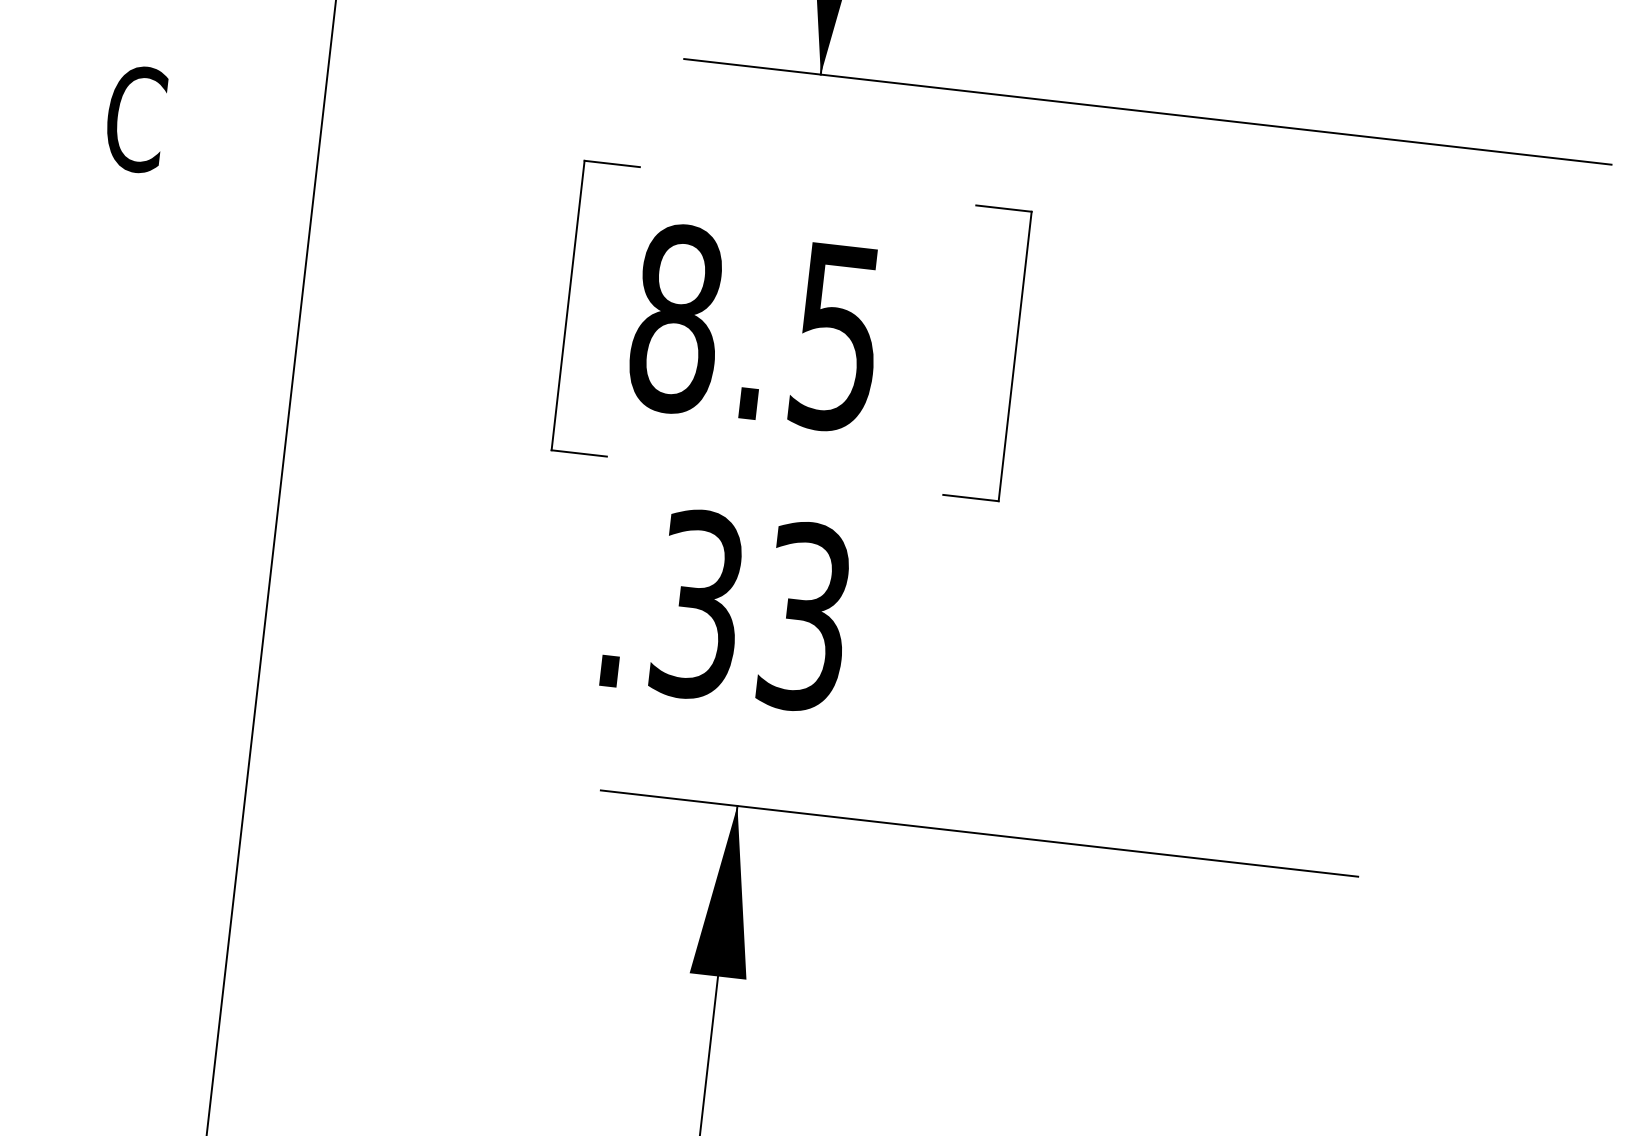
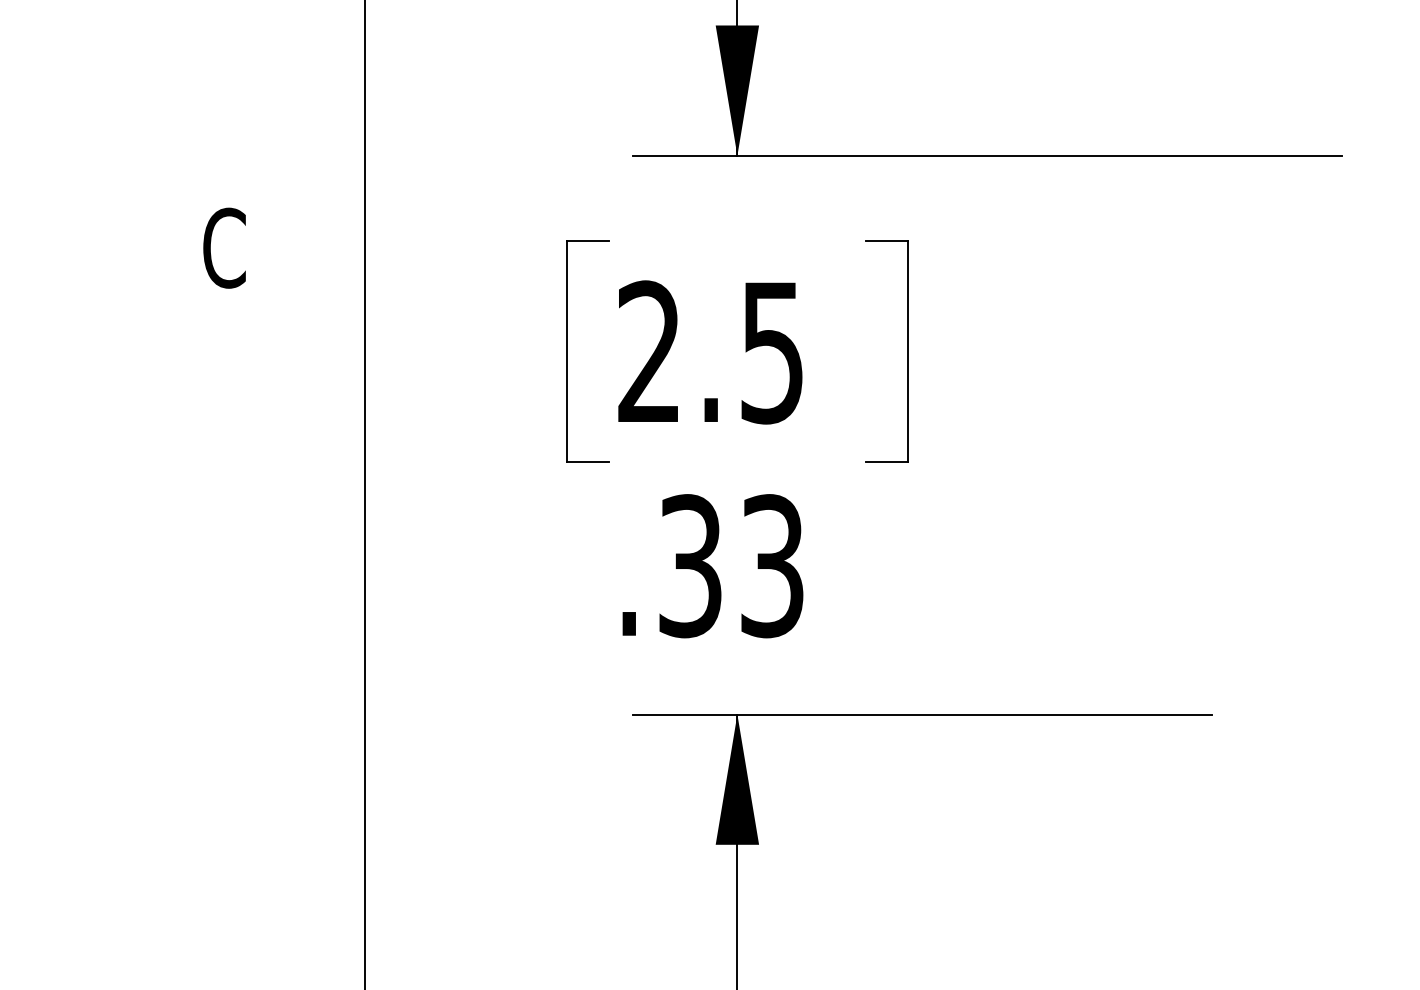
text: (676, 319) -> (649, 352), 8.5 -> 2.5

